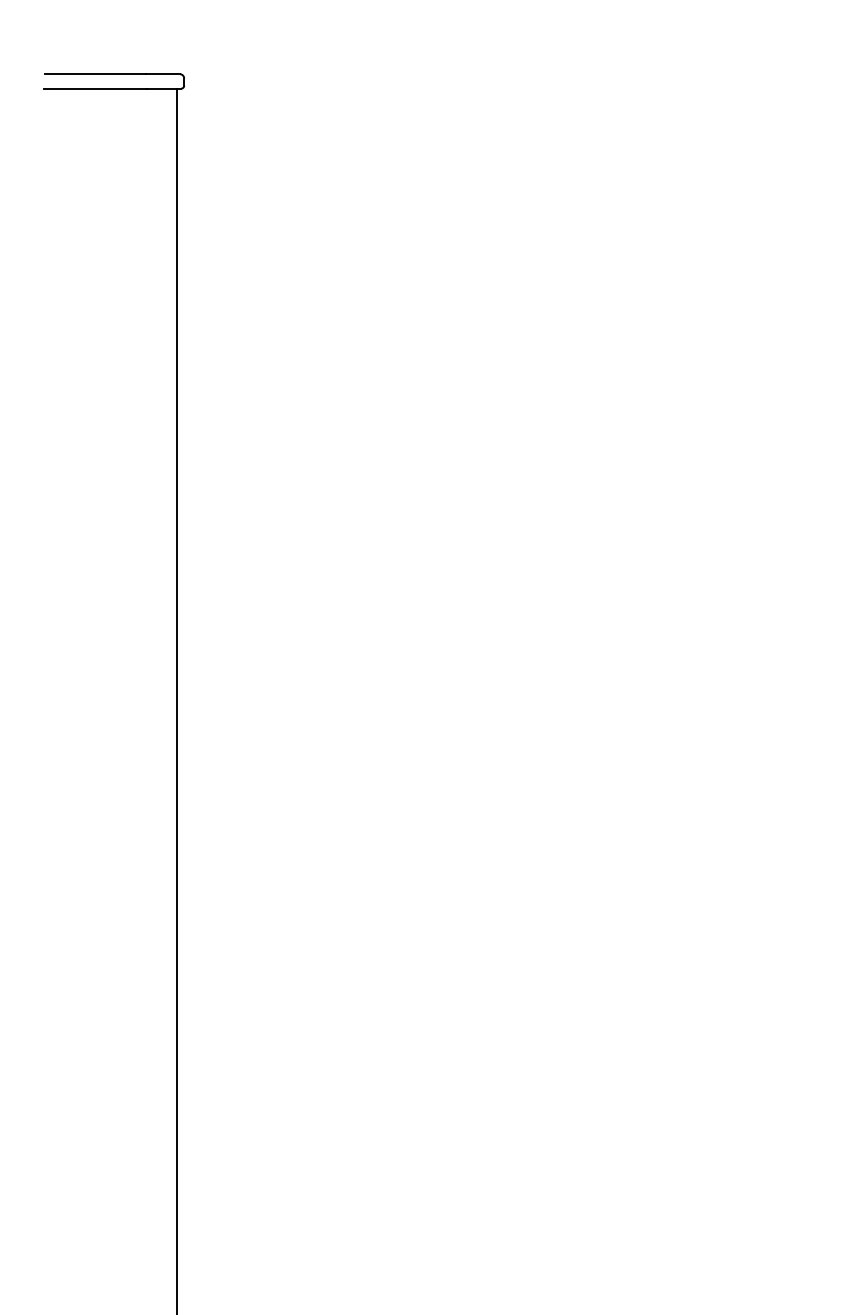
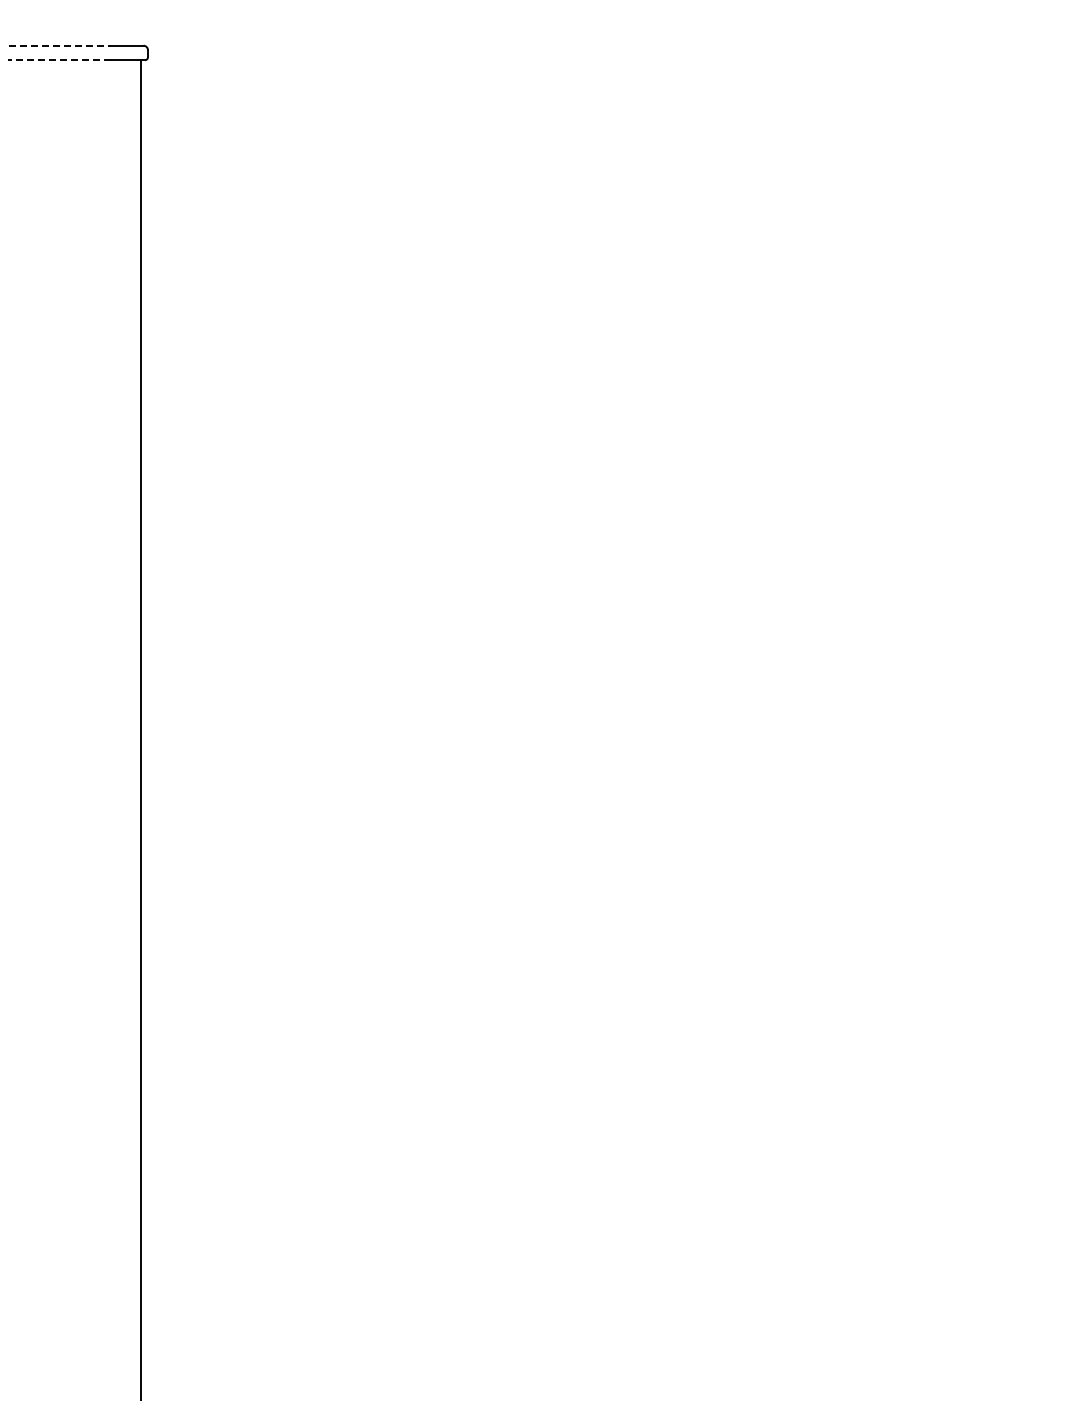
line: (96, 73) -> (60, 45), solid -> dashed
line: (95, 88) -> (59, 60), solid -> dashed

